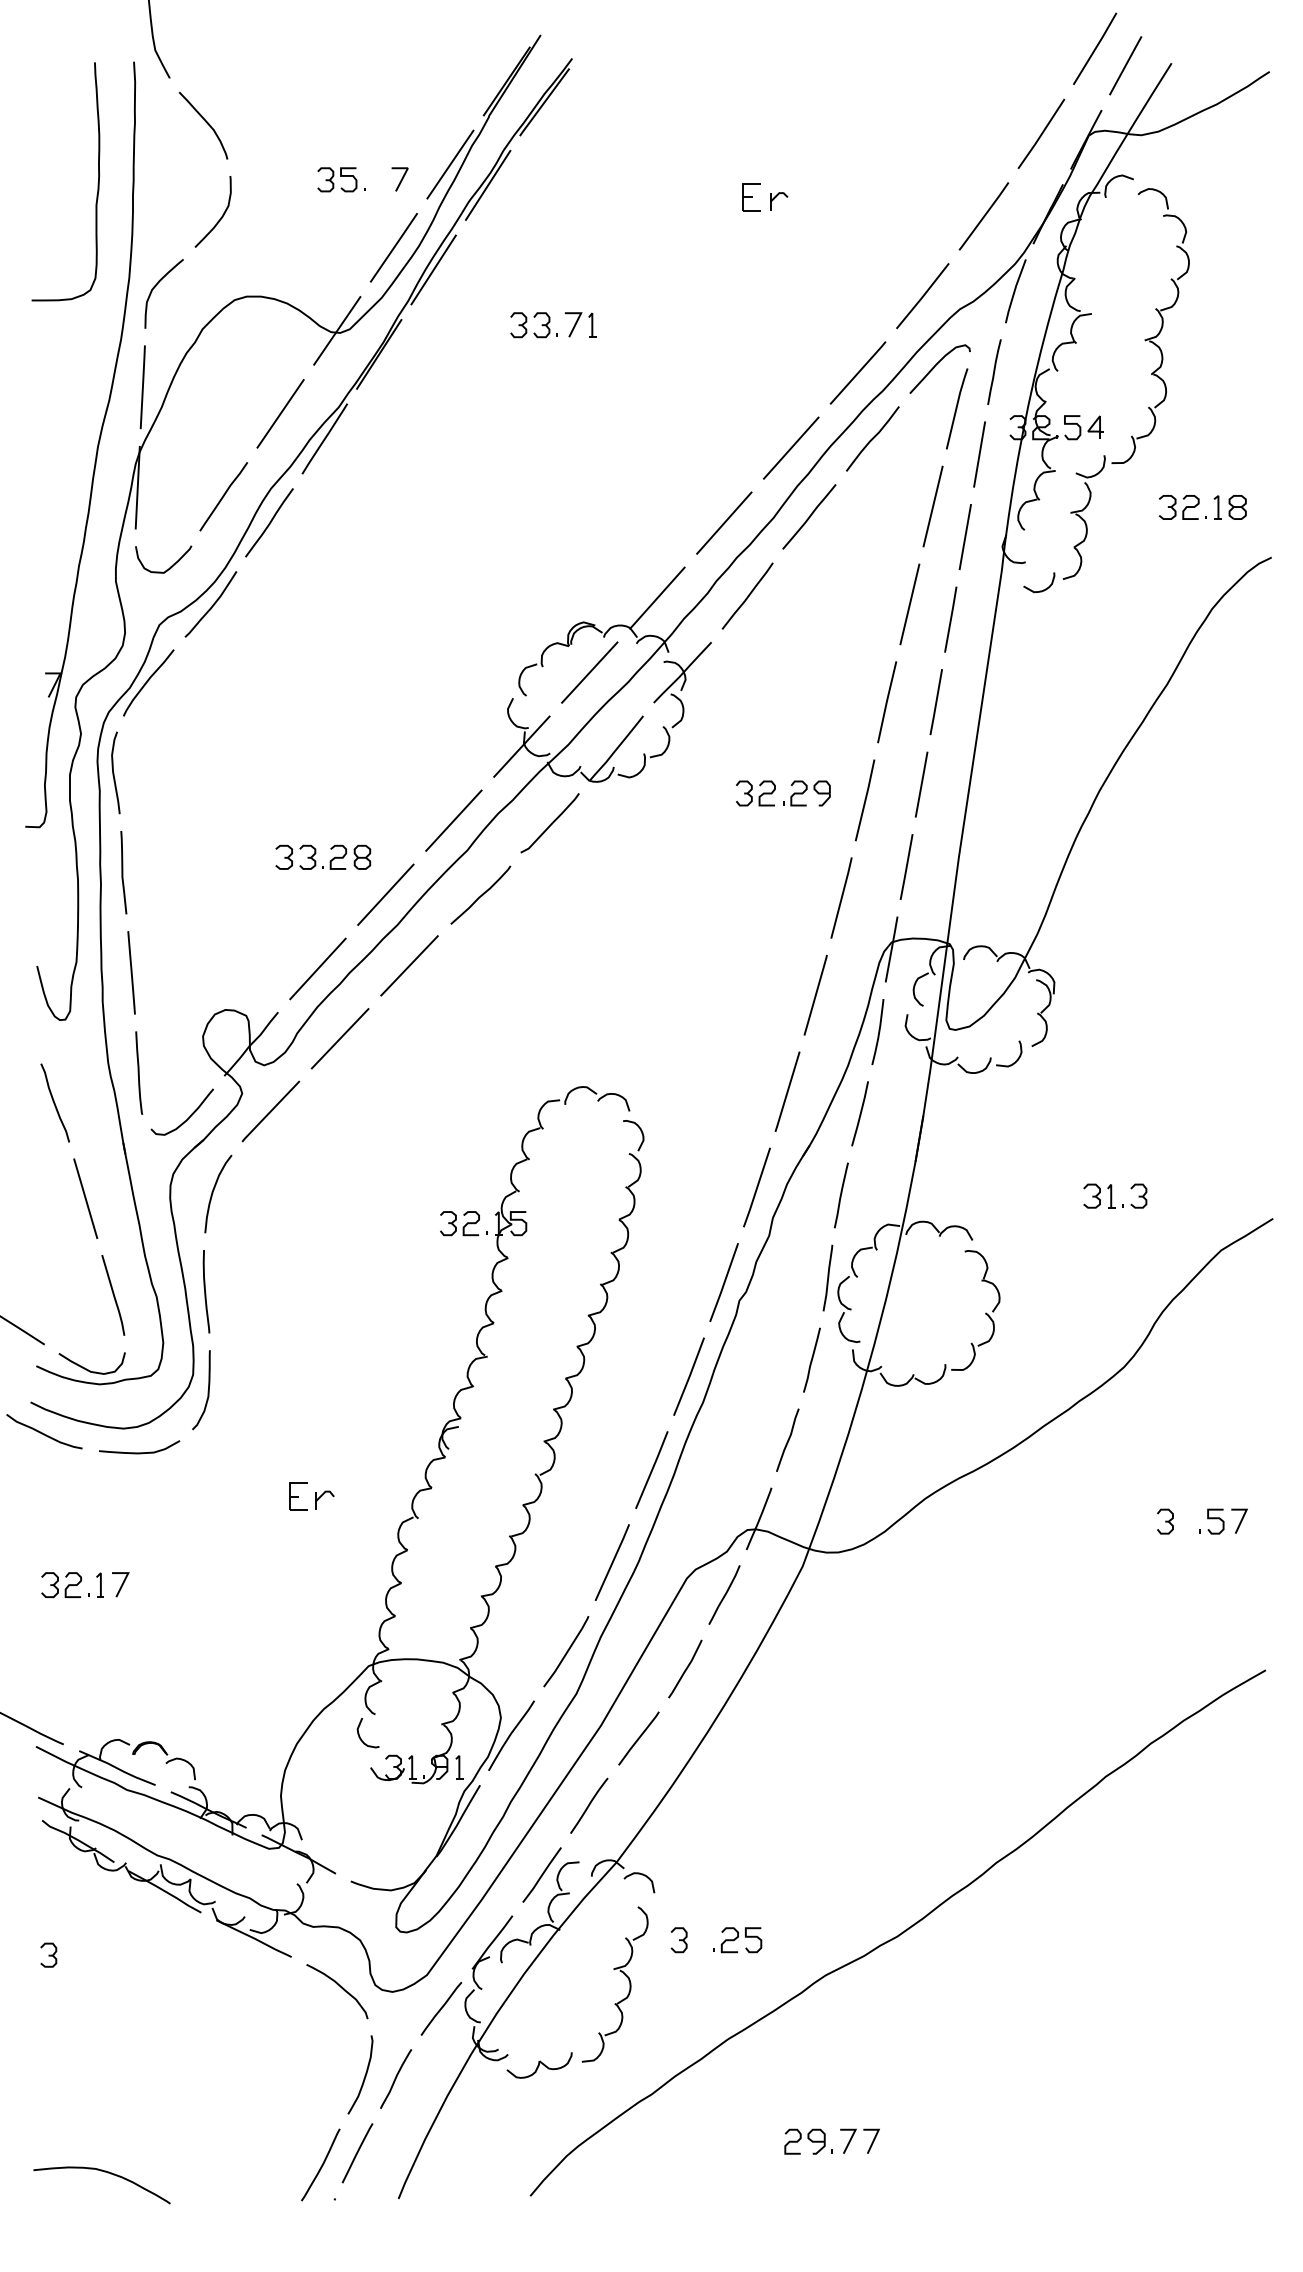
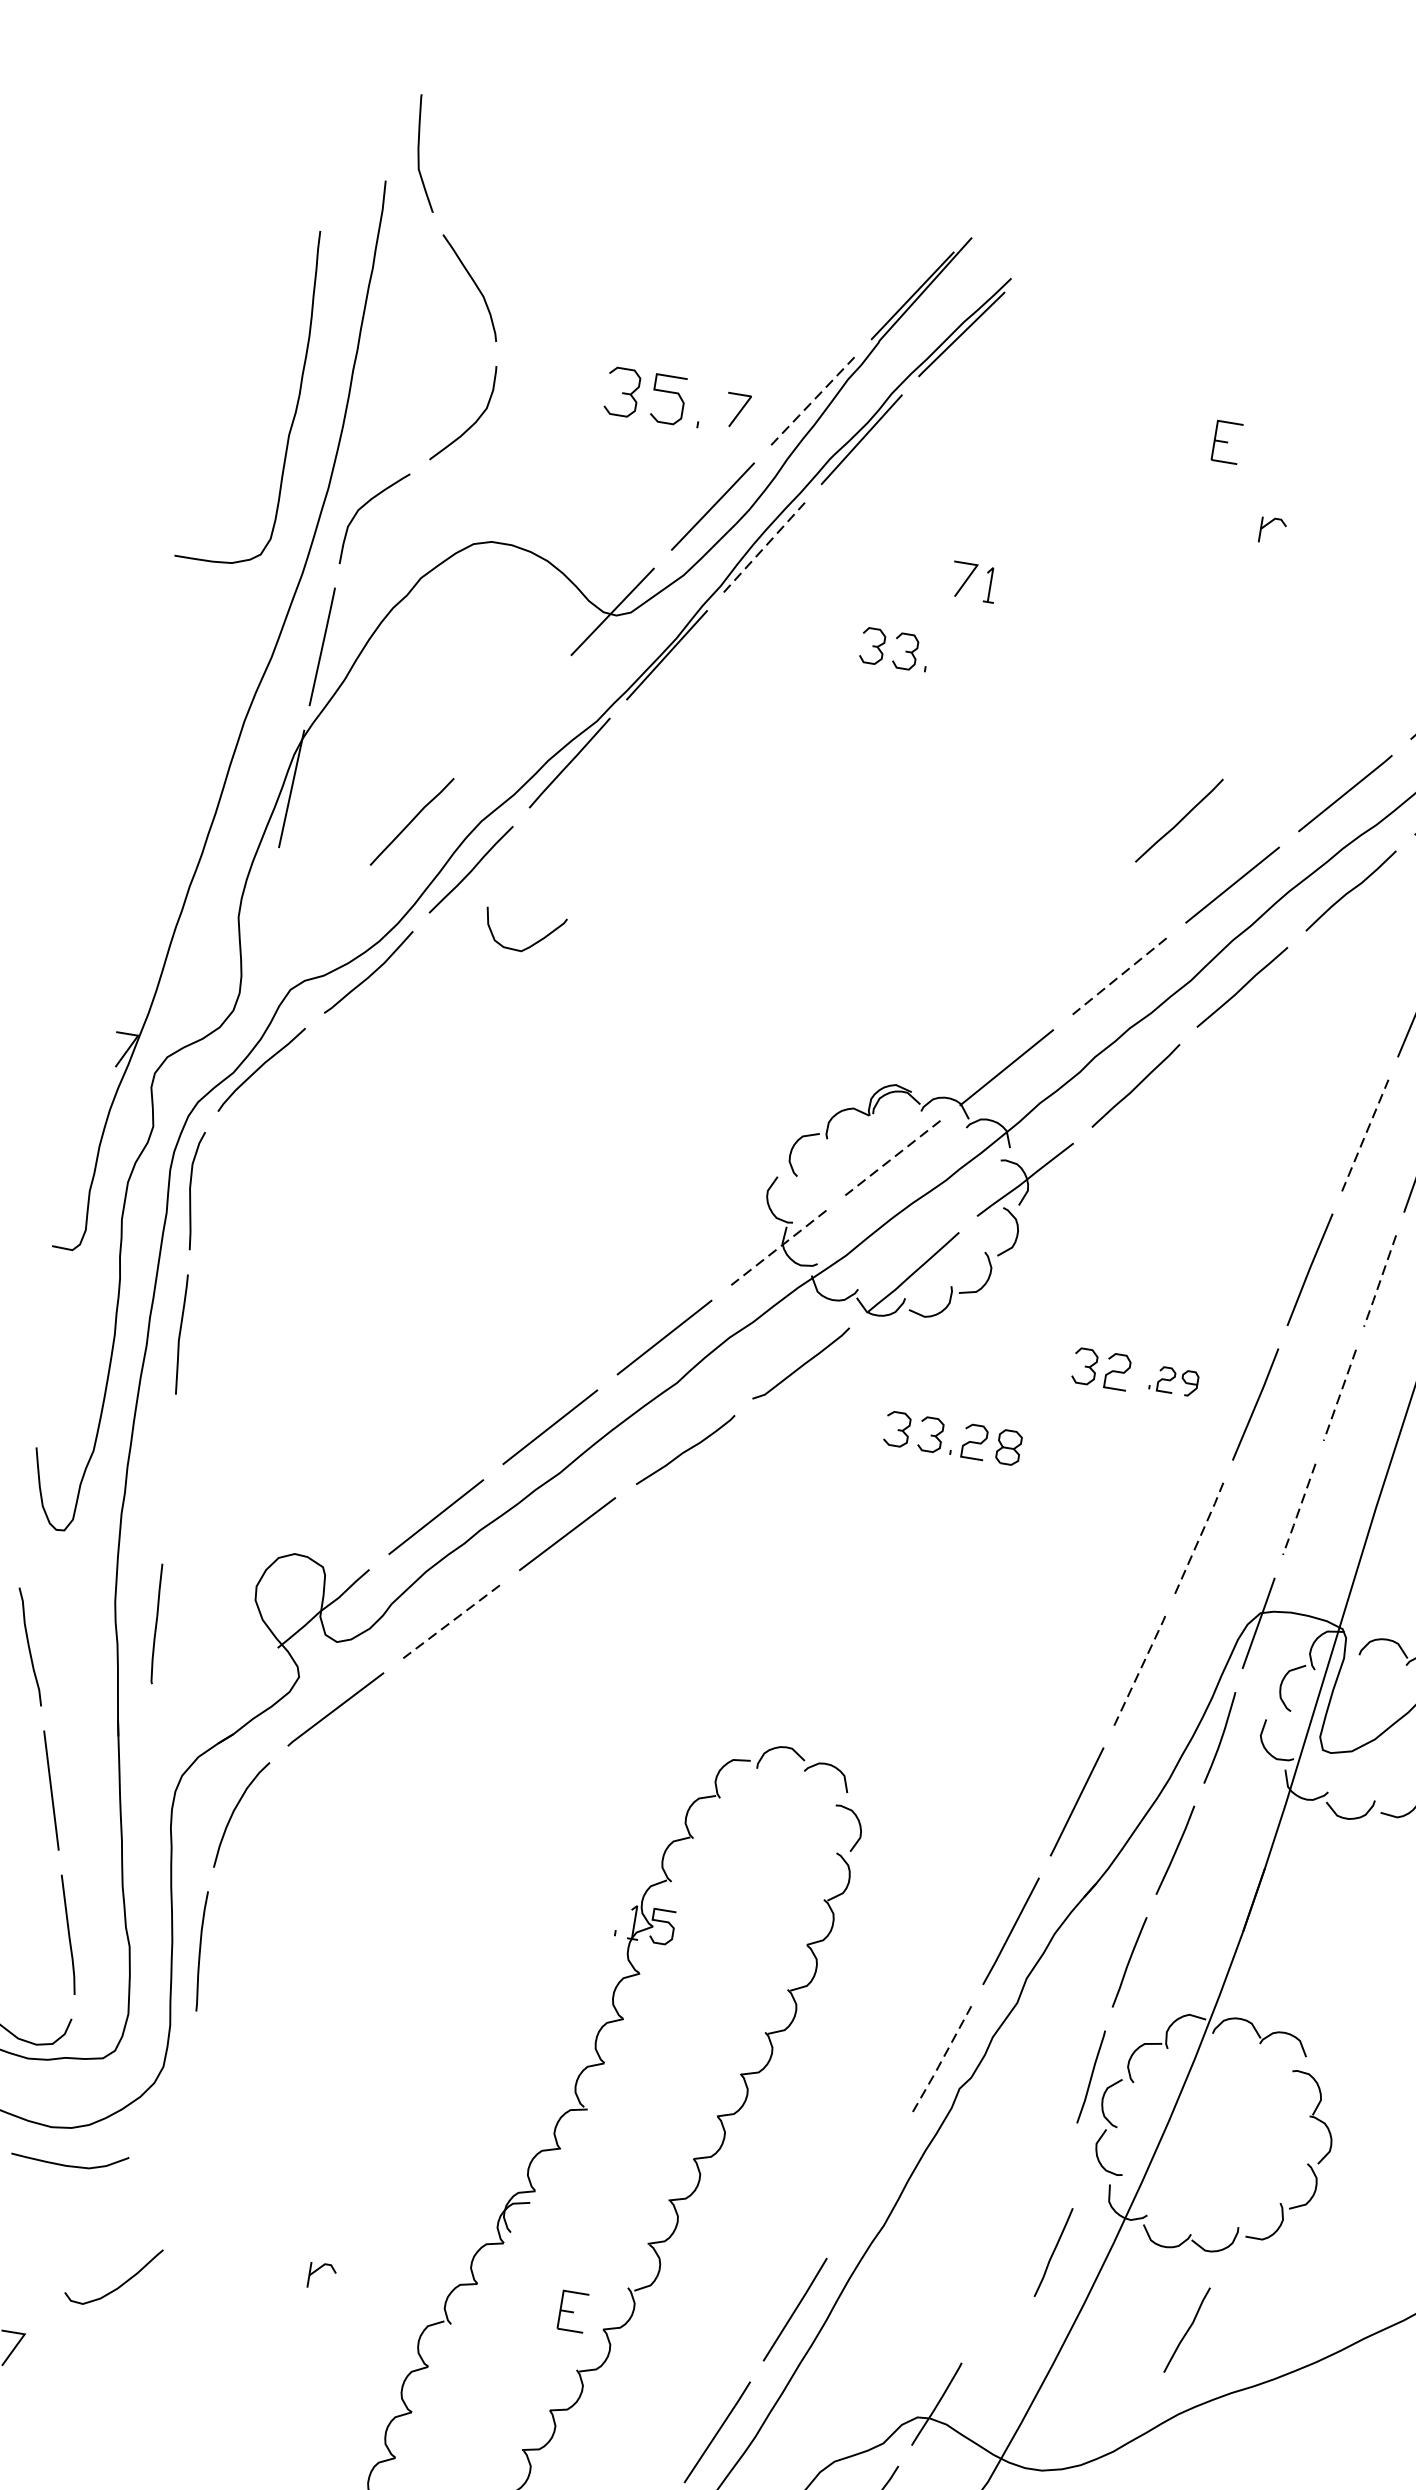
line: (450, 164) -> (813, 401), solid -> dashed
part: (341, 179) -> (654, 397), size x1.4
curve: (97, 182) -> (295, 402), moved
part: (751, 197) -> (1226, 442), moved
line: (433, 269) -> (764, 546), solid -> dashed
part: (580, 324) -> (973, 581), moved
line: (747, 409) -> (1179, 819), added
line: (280, 413) -> (512, 716), removed
line: (724, 523) -> (1119, 976), solid -> dashed
curve: (170, 566) -> (532, 943), moved
line: (909, 604) -> (1364, 1135), solid -> dashed
line: (589, 672) -> (892, 1157), solid -> dashed
line: (936, 703) -> (1380, 1283), solid -> dashed
line: (522, 746) -> (779, 1247), solid -> dashed
line: (921, 784) -> (1339, 1395), solid -> dashed
part: (806, 793) -> (1173, 1381), size x0.7
part: (316, 853) -> (944, 1431), moved
line: (906, 868) -> (1298, 1511), solid -> dashed
line: (841, 897) -> (1199, 1537), solid -> dashed
line: (131, 972) -> (169, 1478), removed
line: (816, 994) -> (1141, 1669), solid -> dashed
line: (340, 1038) -> (452, 1621), solid -> dashed
curve: (189, 1115) -> (122, 2282), moved
part: (459, 1223) -> (578, 1913), removed
line: (724, 1283) -> (942, 2060), solid -> dashed
line: (811, 1359) -> (1053, 2251), moved
line: (688, 1376) -> (869, 2184), removed
curve: (207, 1390) -> (180, 2092), removed
curve: (787, 1439) -> (1186, 2328), moved
part: (298, 1496) -> (573, 2311), moved

